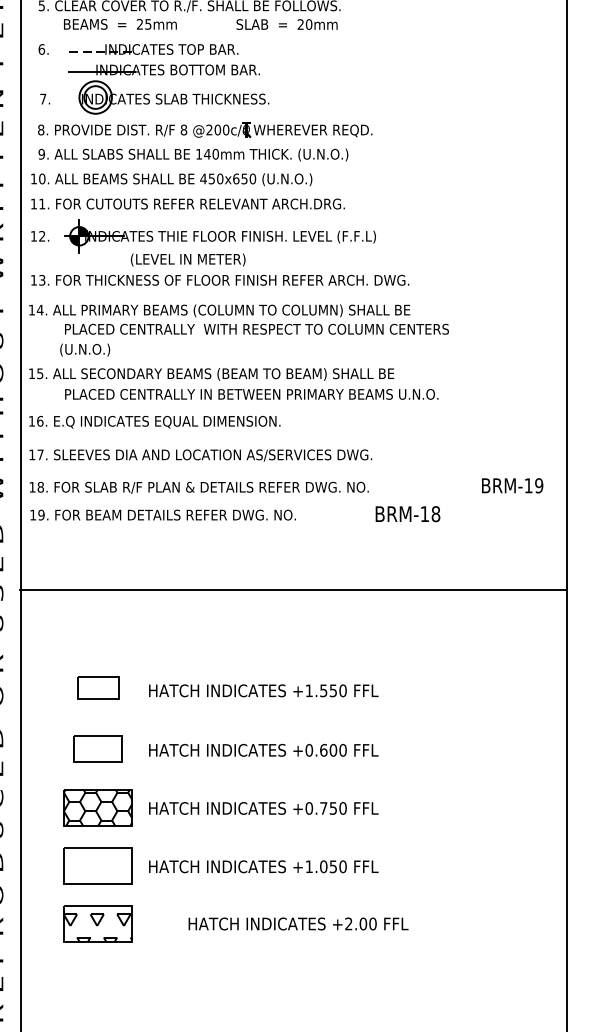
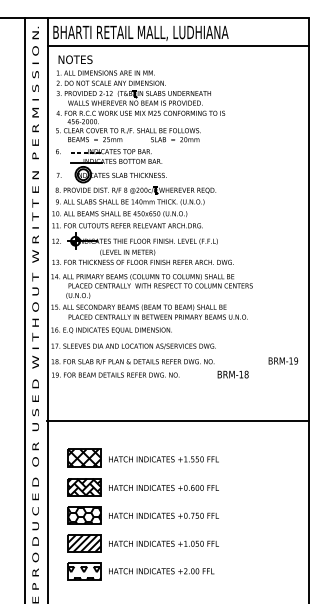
line: (291, 591) -> (177, 421), moved
part: (98, 686) -> (84, 457), size x1.67
part: (98, 749) -> (84, 487), size x1.43
hatch: (98, 866) -> (84, 543), added
text: (298, 924) -> (161, 571), moved

